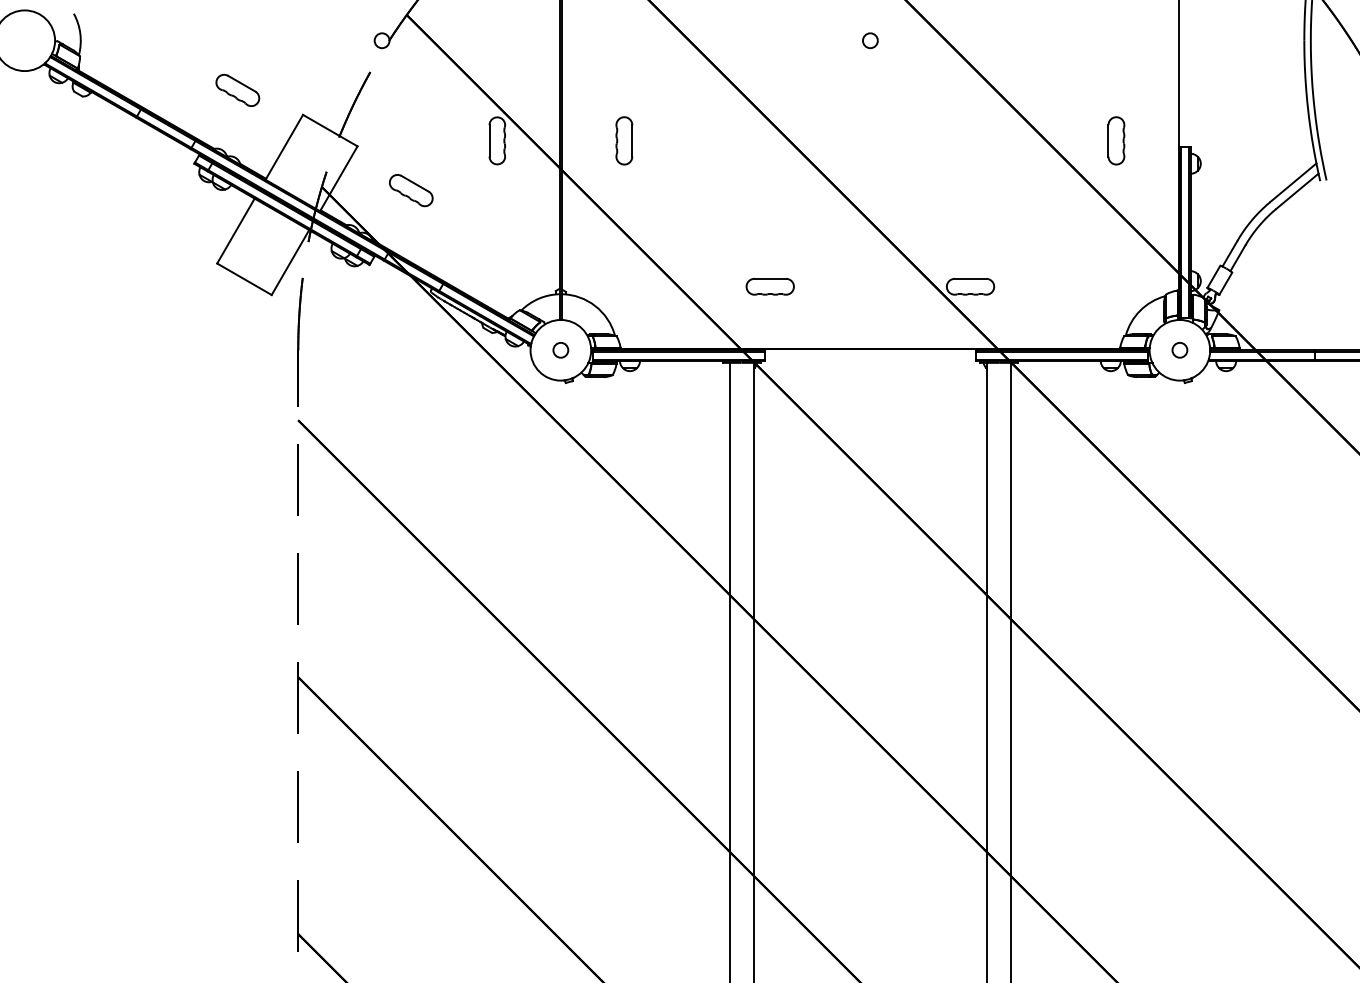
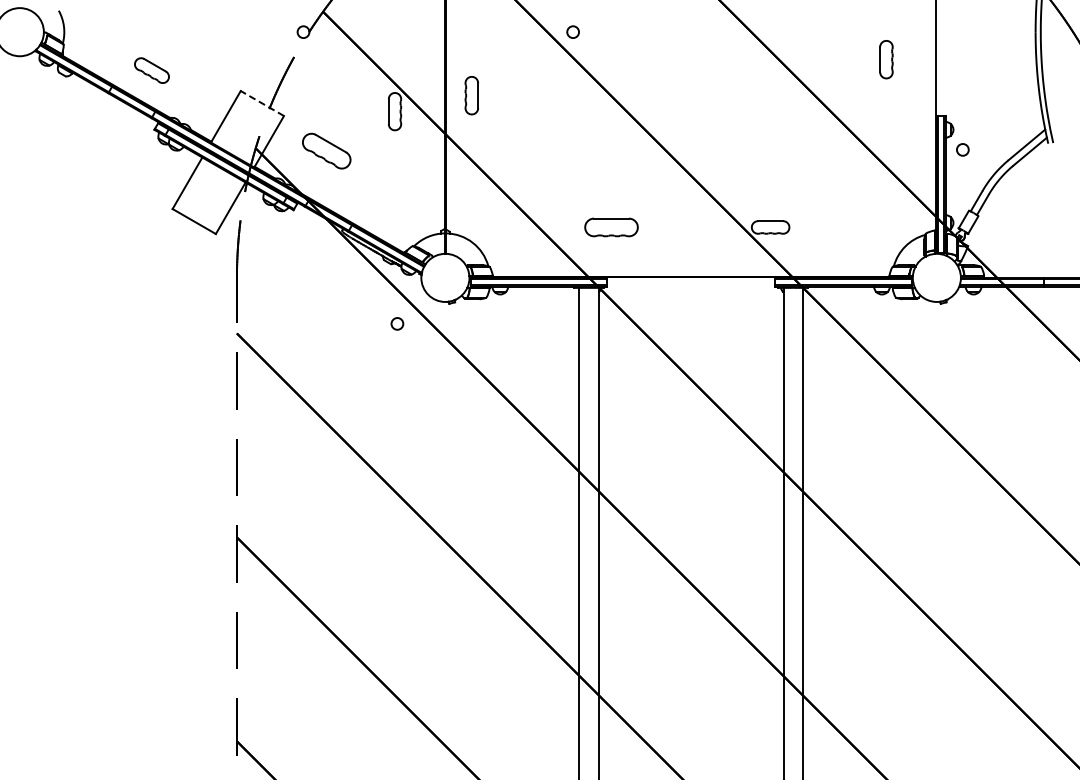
circle: (869, 39) -> (572, 31), moved
part: (237, 90) -> (151, 70), moved
line: (330, 130) -> (262, 103), solid -> dashed
part: (623, 140) -> (471, 95), moved
part: (1116, 140) -> (886, 59), moved
part: (411, 189) -> (326, 150), size x1.4
part: (770, 286) -> (611, 227), size x1.4
circle: (560, 349) -> (397, 323), moved
circle: (1179, 349) -> (962, 149), moved

